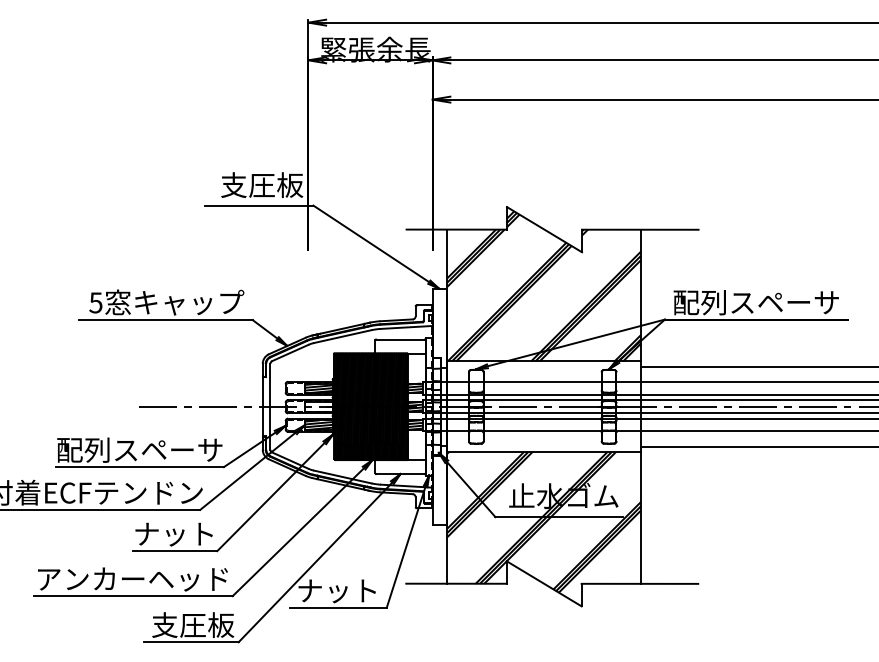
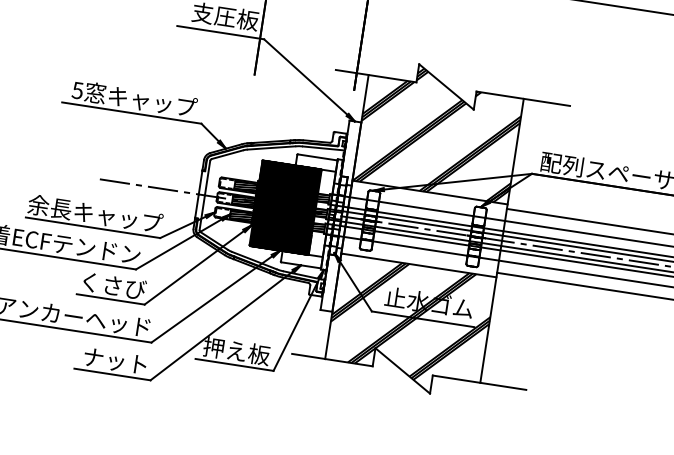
hatch: (319, 406) -> (244, 201), added
text: (140, 449) -> (95, 213), 配列スペーサ -> 余長キャップ
text: (175, 533) -> (113, 285), ナット -> くさび
text: (338, 590) -> (236, 351), ナット -> 押え板
text: (193, 624) -> (116, 360), 支圧板 -> ナット

